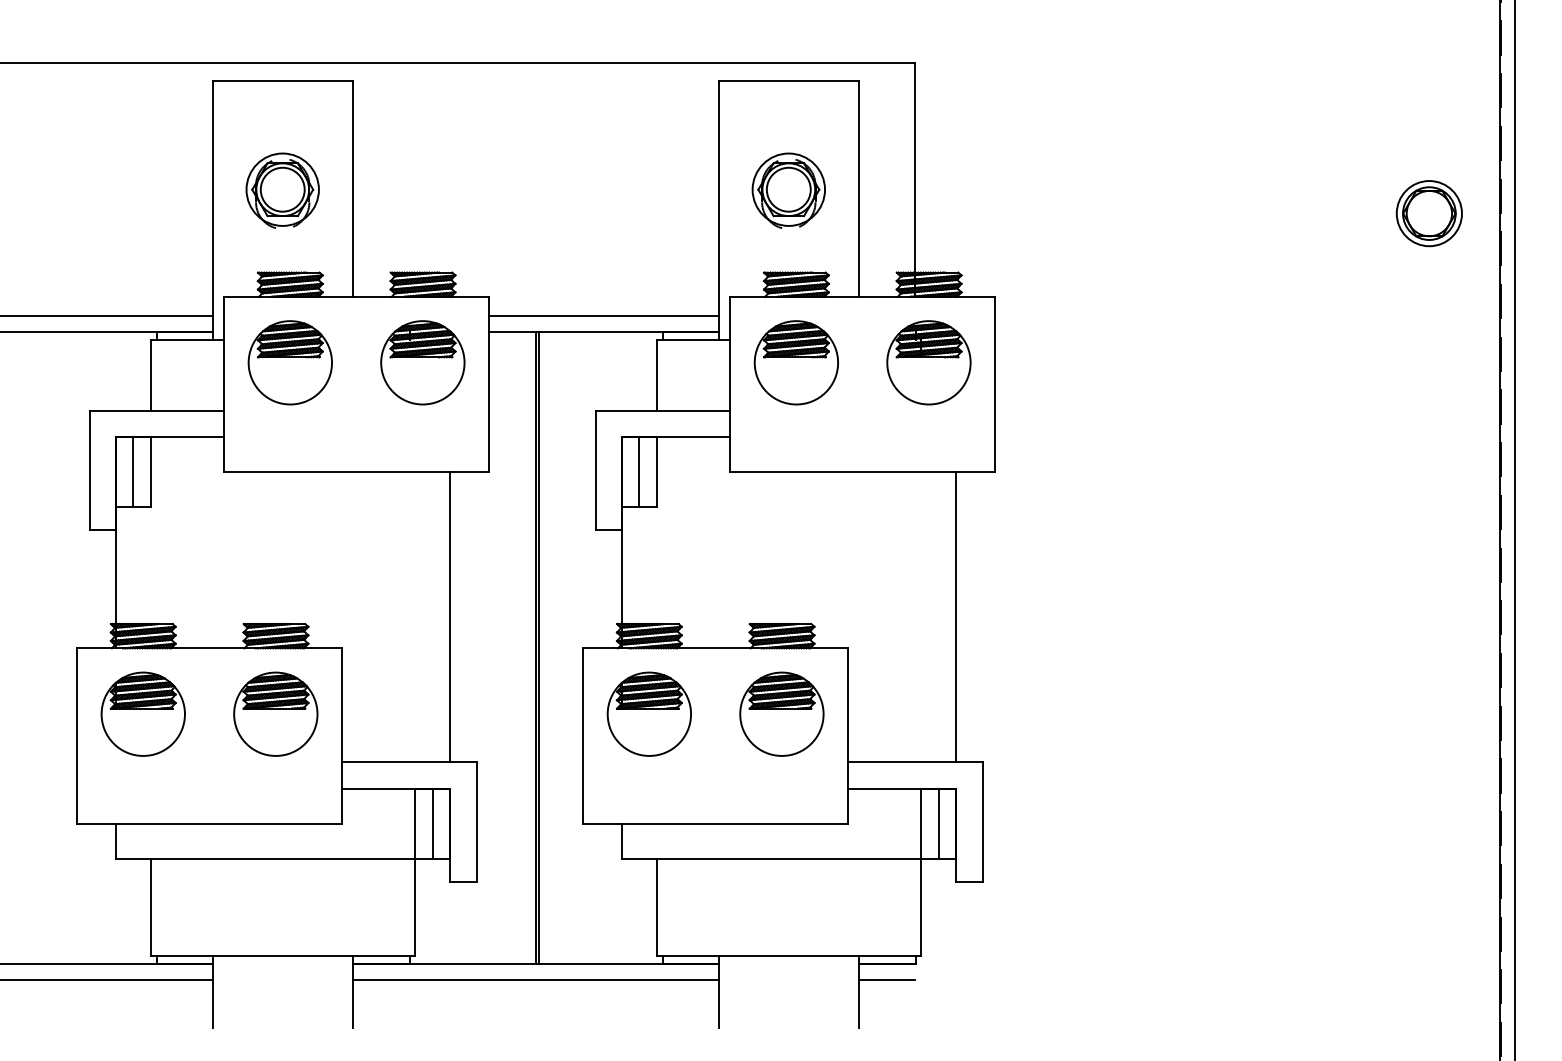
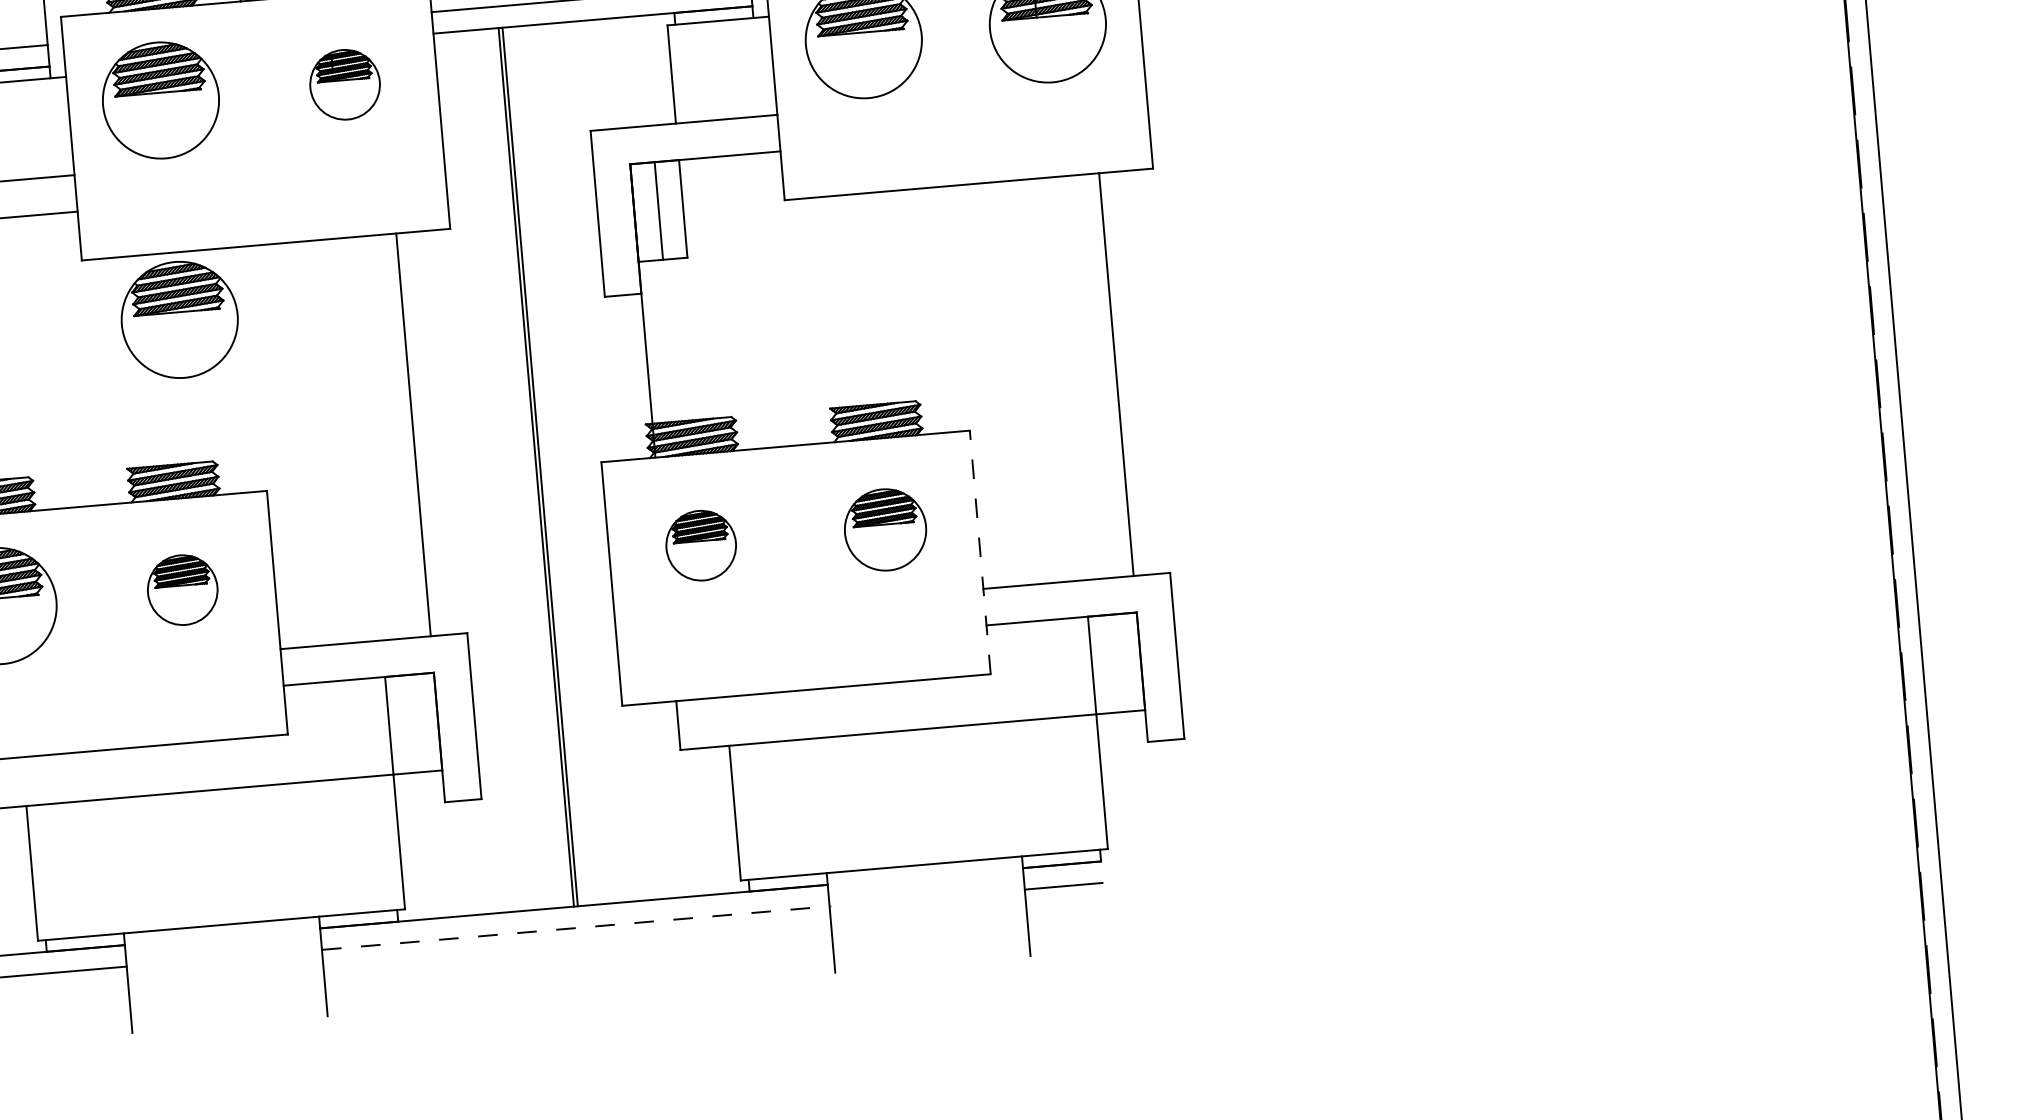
part: (422, 362) -> (344, 84), size x0.6
part: (289, 520) -> (178, 319), added
part: (275, 713) -> (182, 589), size x0.6
part: (648, 713) -> (700, 544), size x0.6
part: (781, 713) -> (884, 529), size x0.7
line: (848, 736) -> (980, 553), solid -> dashed
line: (432, 823) -> (413, 723), removed
line: (938, 823) -> (1115, 663), removed
line: (536, 979) -> (576, 927), solid -> dashed

